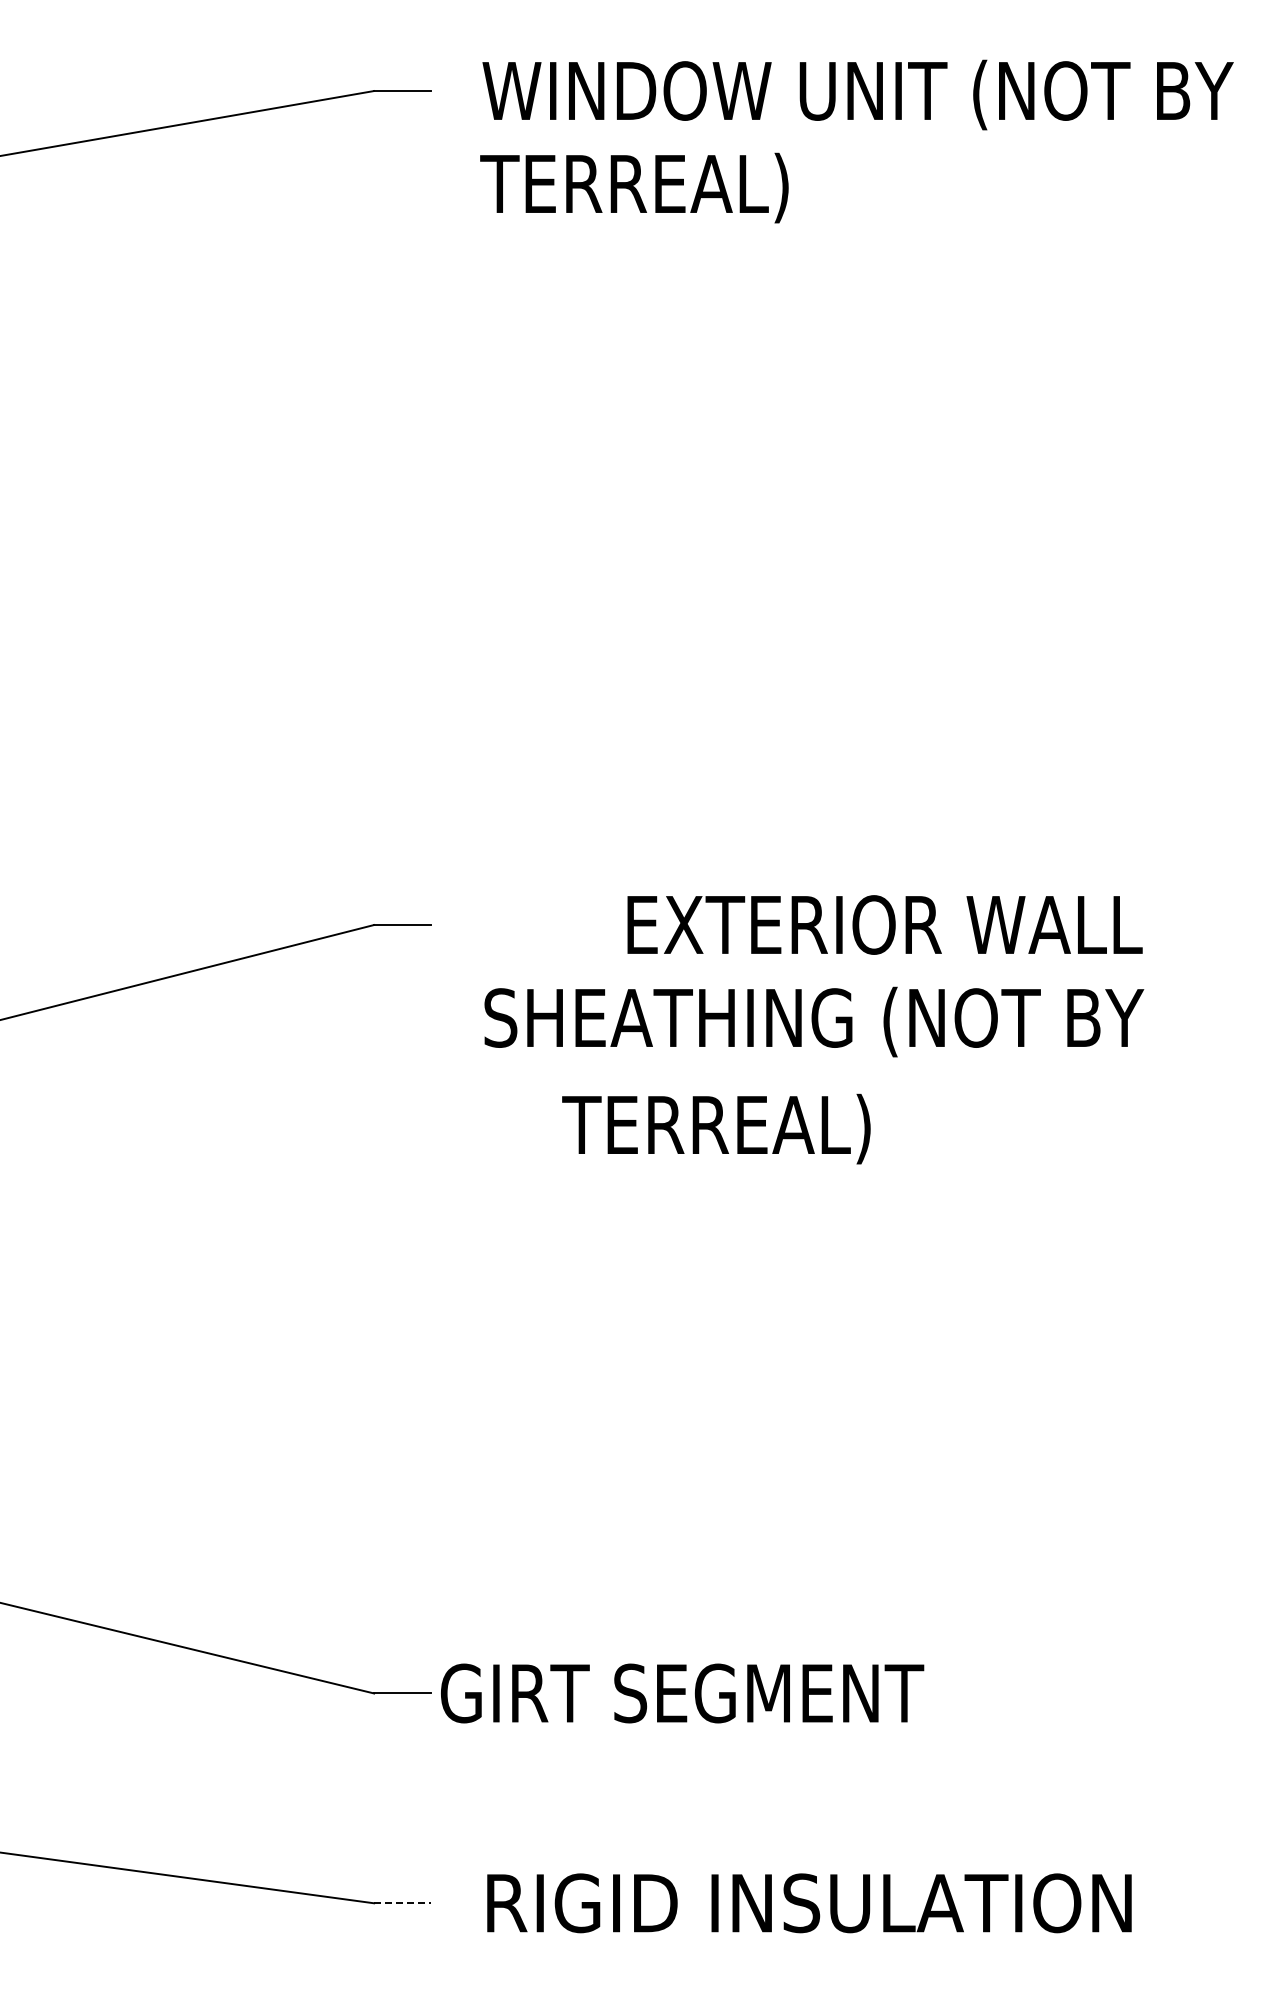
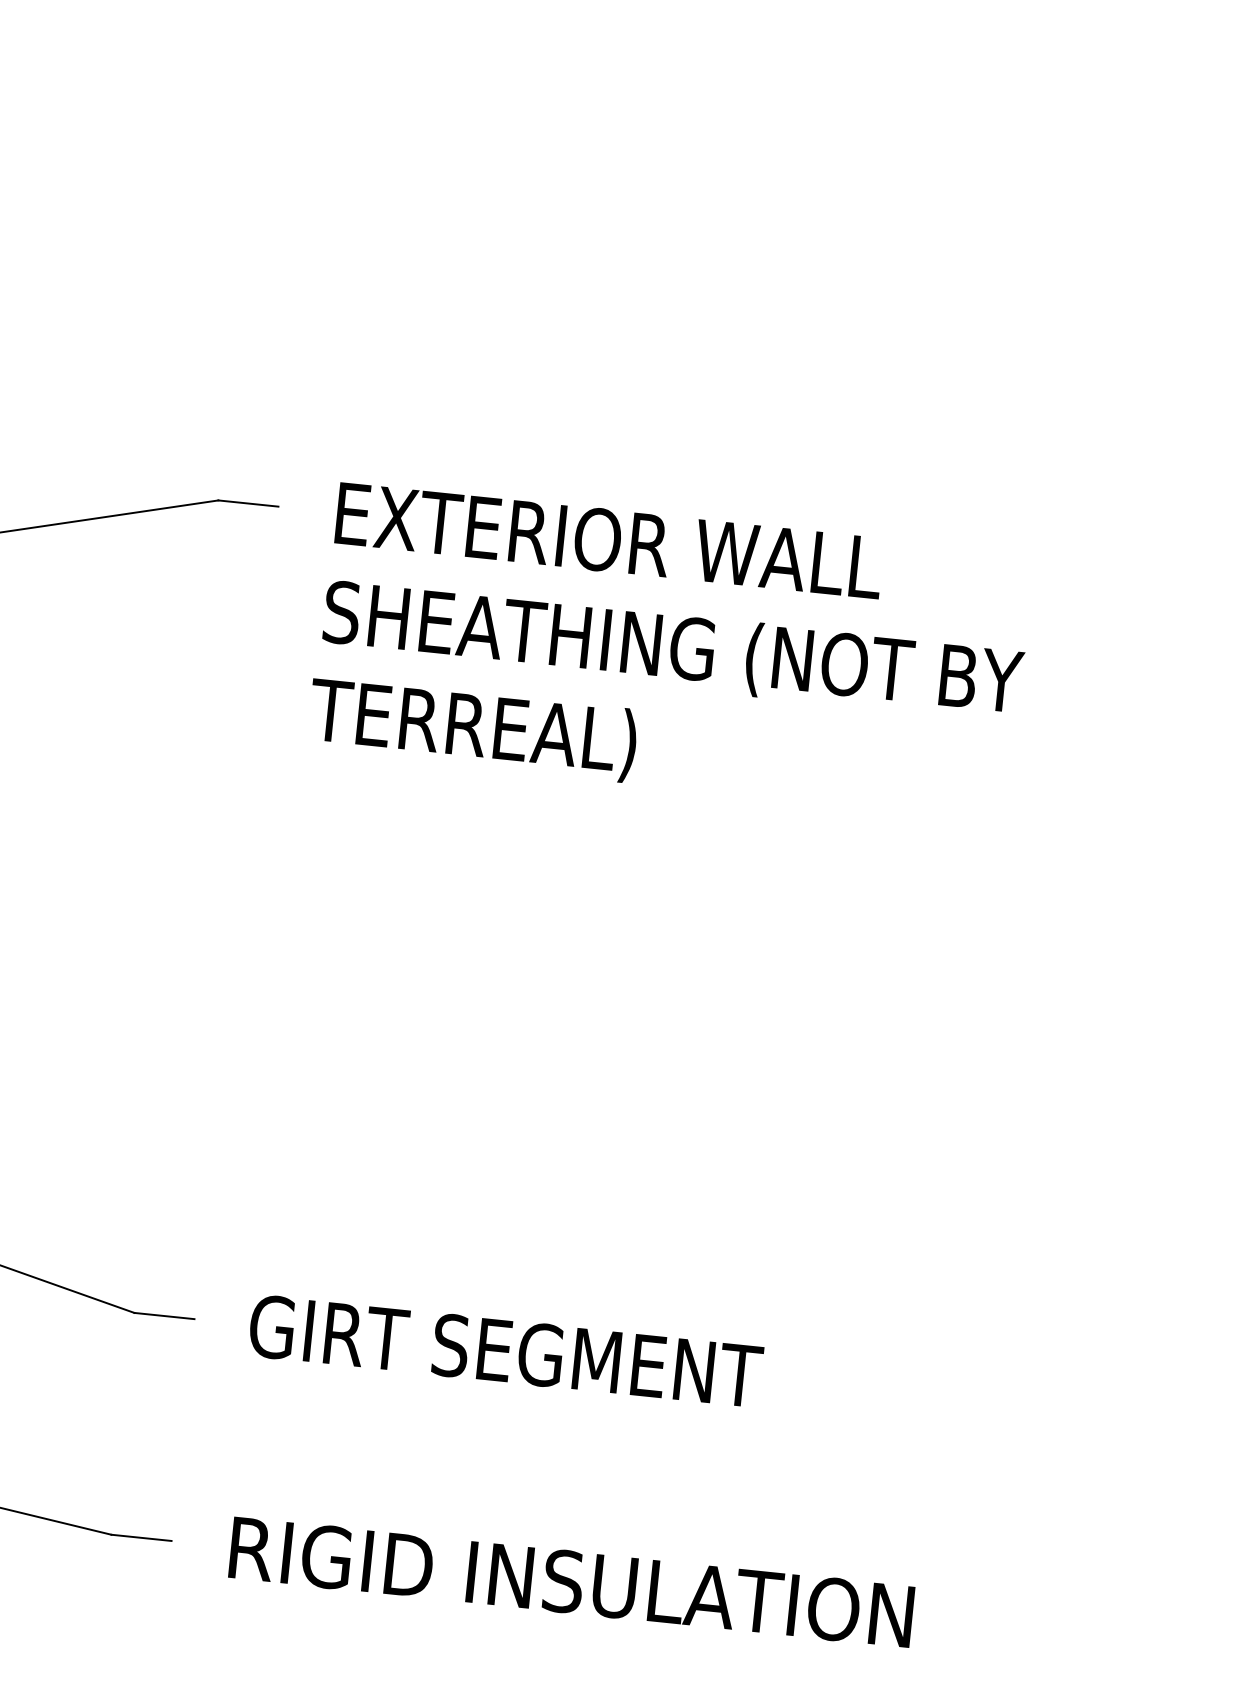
text: (884, 924) -> (608, 540), moved
text: (716, 1128) -> (472, 729), moved
text: (682, 1693) -> (505, 1351), moved
line: (403, 1903) -> (142, 1538), dashed -> solid

